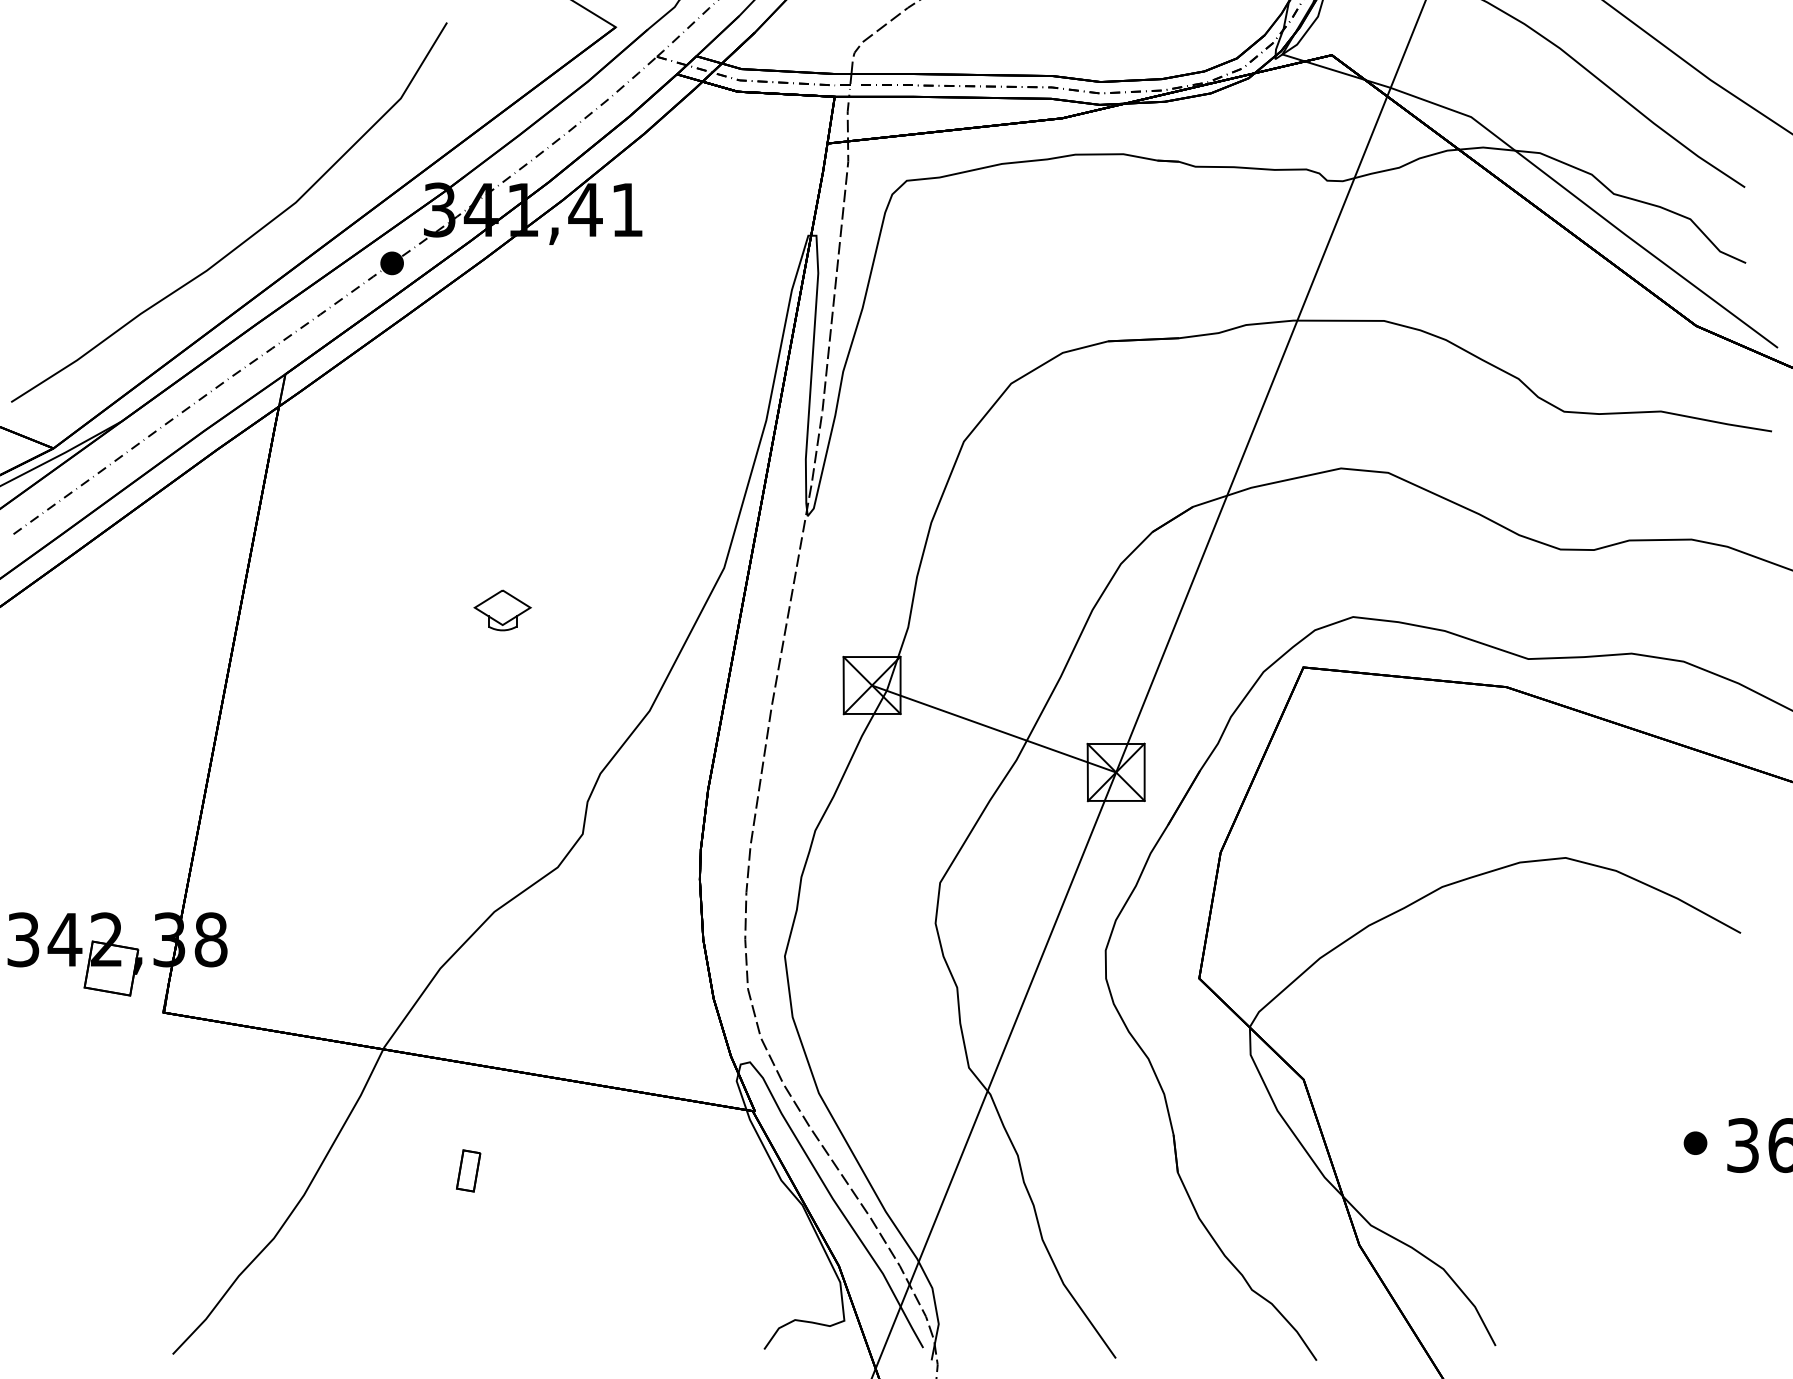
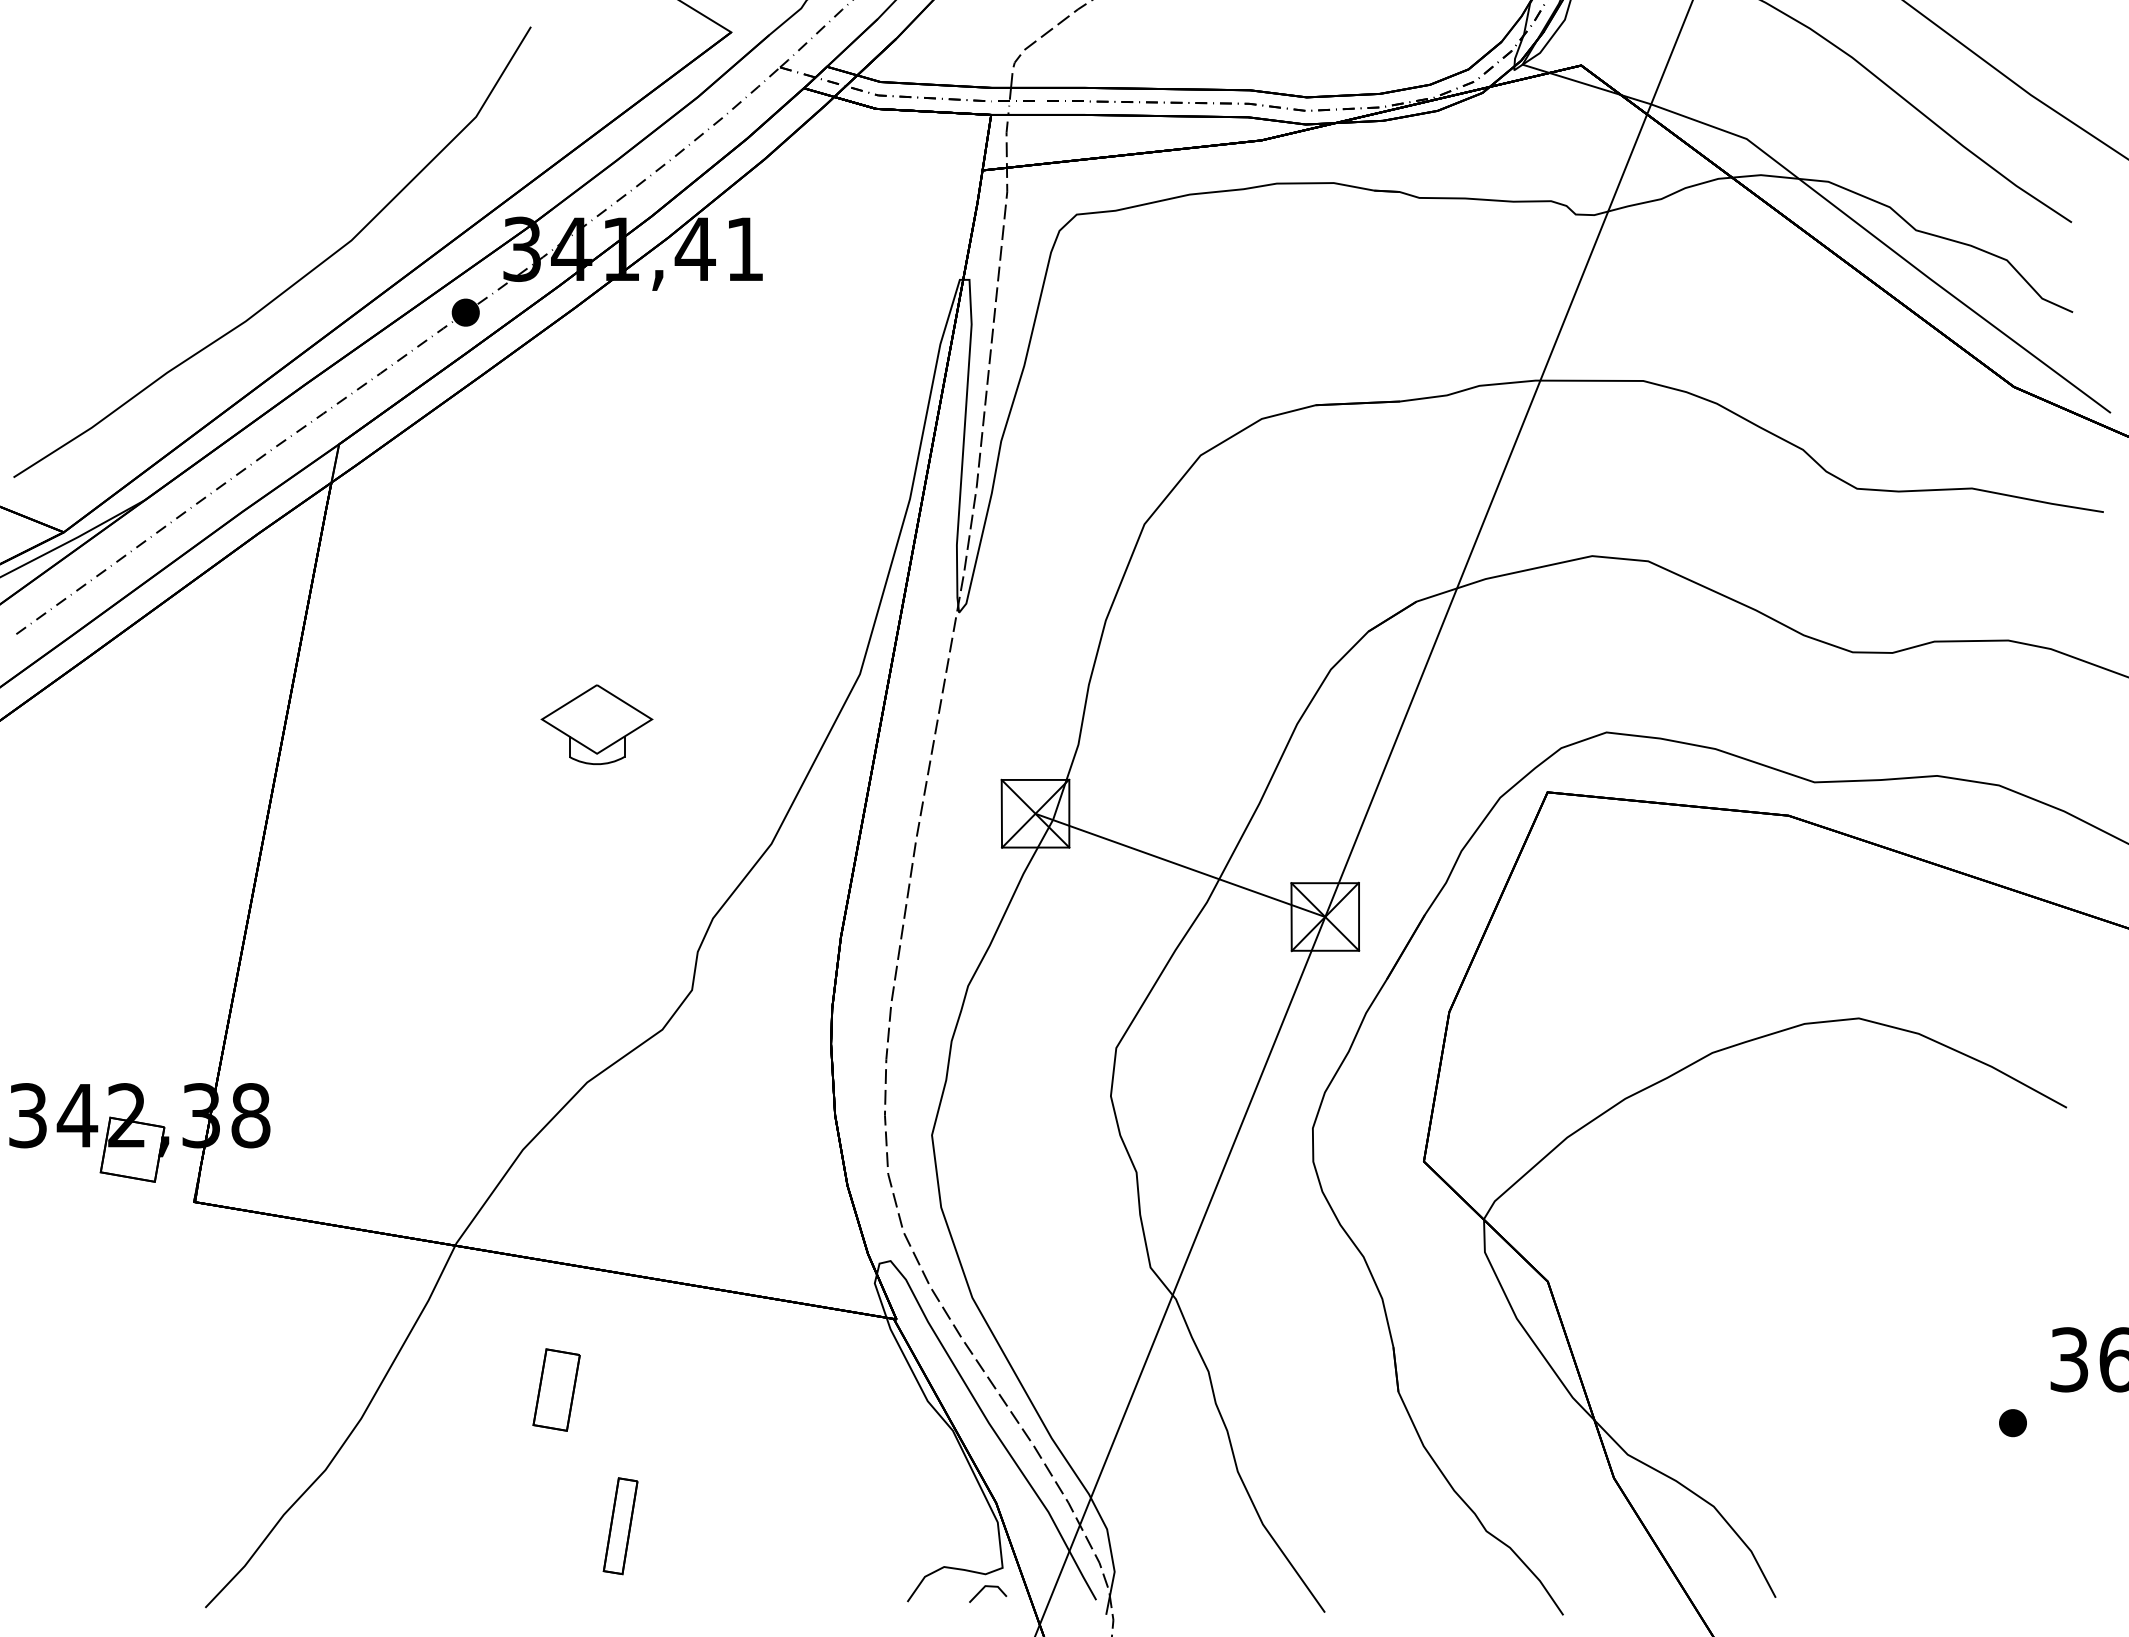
part: (502, 610) -> (596, 724), size x1.67
part: (1695, 1143) -> (2012, 1423), moved
part: (468, 1170) -> (556, 1389), size x1.67
part: (522, 1285) -> (620, 1526), added
line: (832, 1337) -> (988, 1587), added

